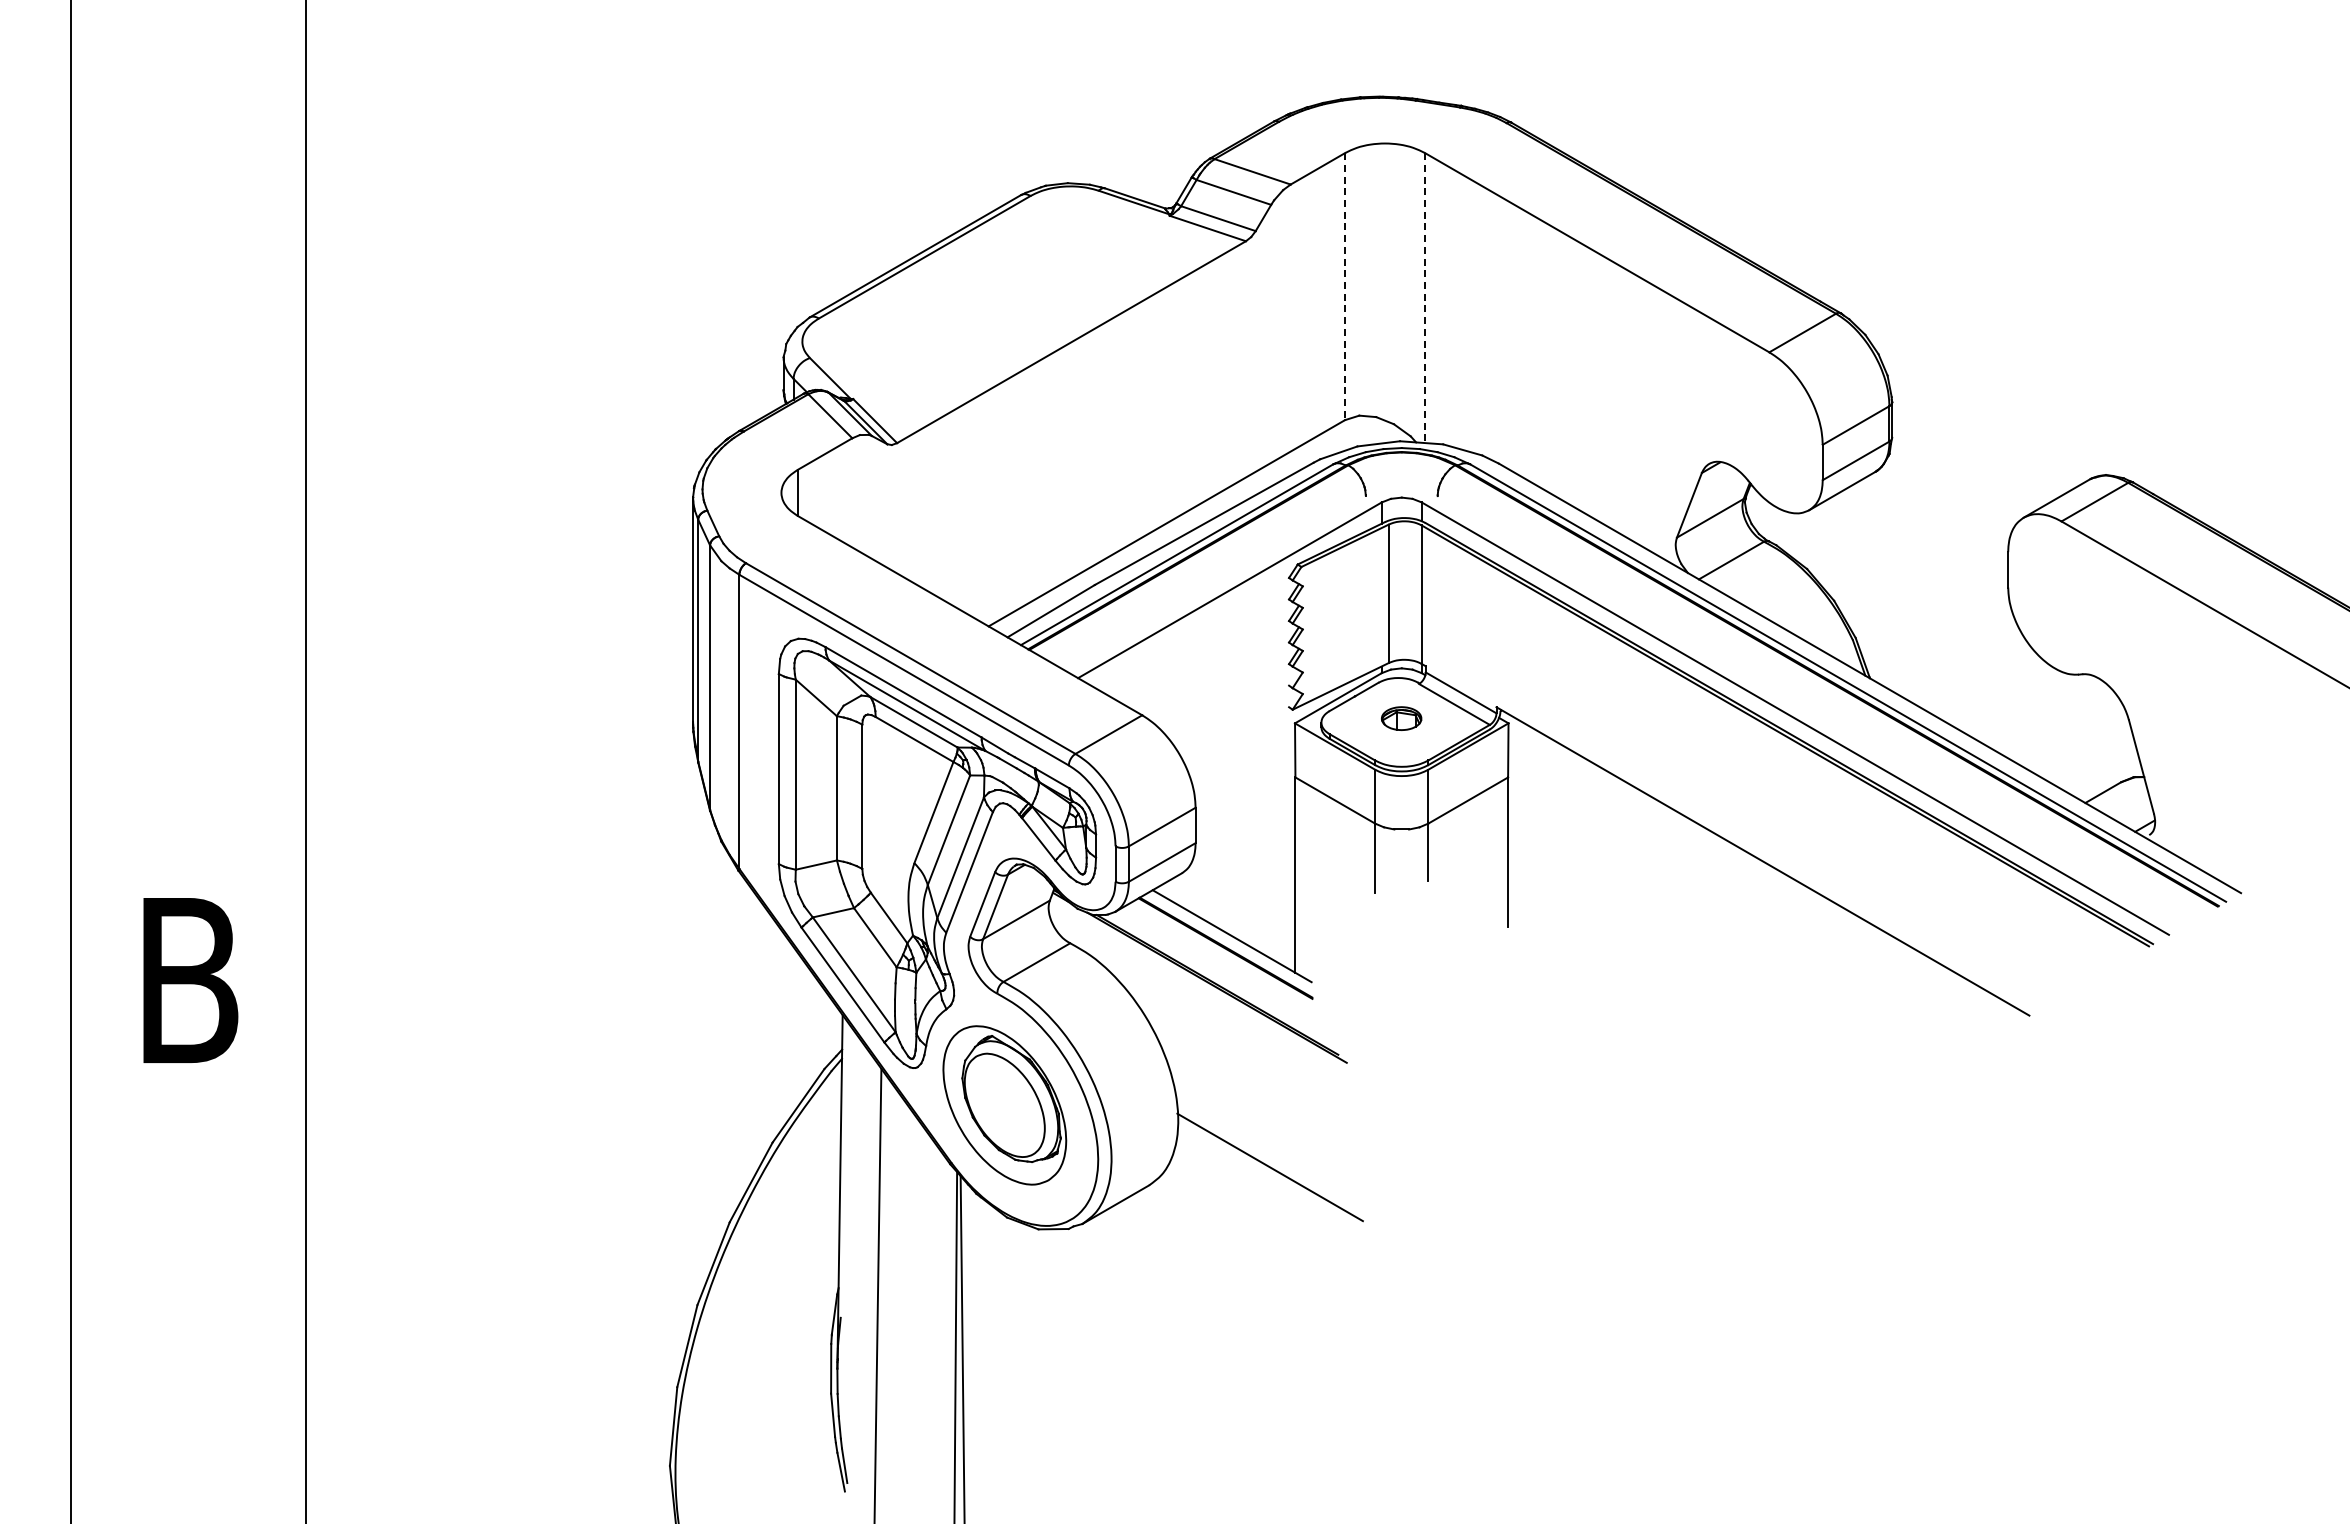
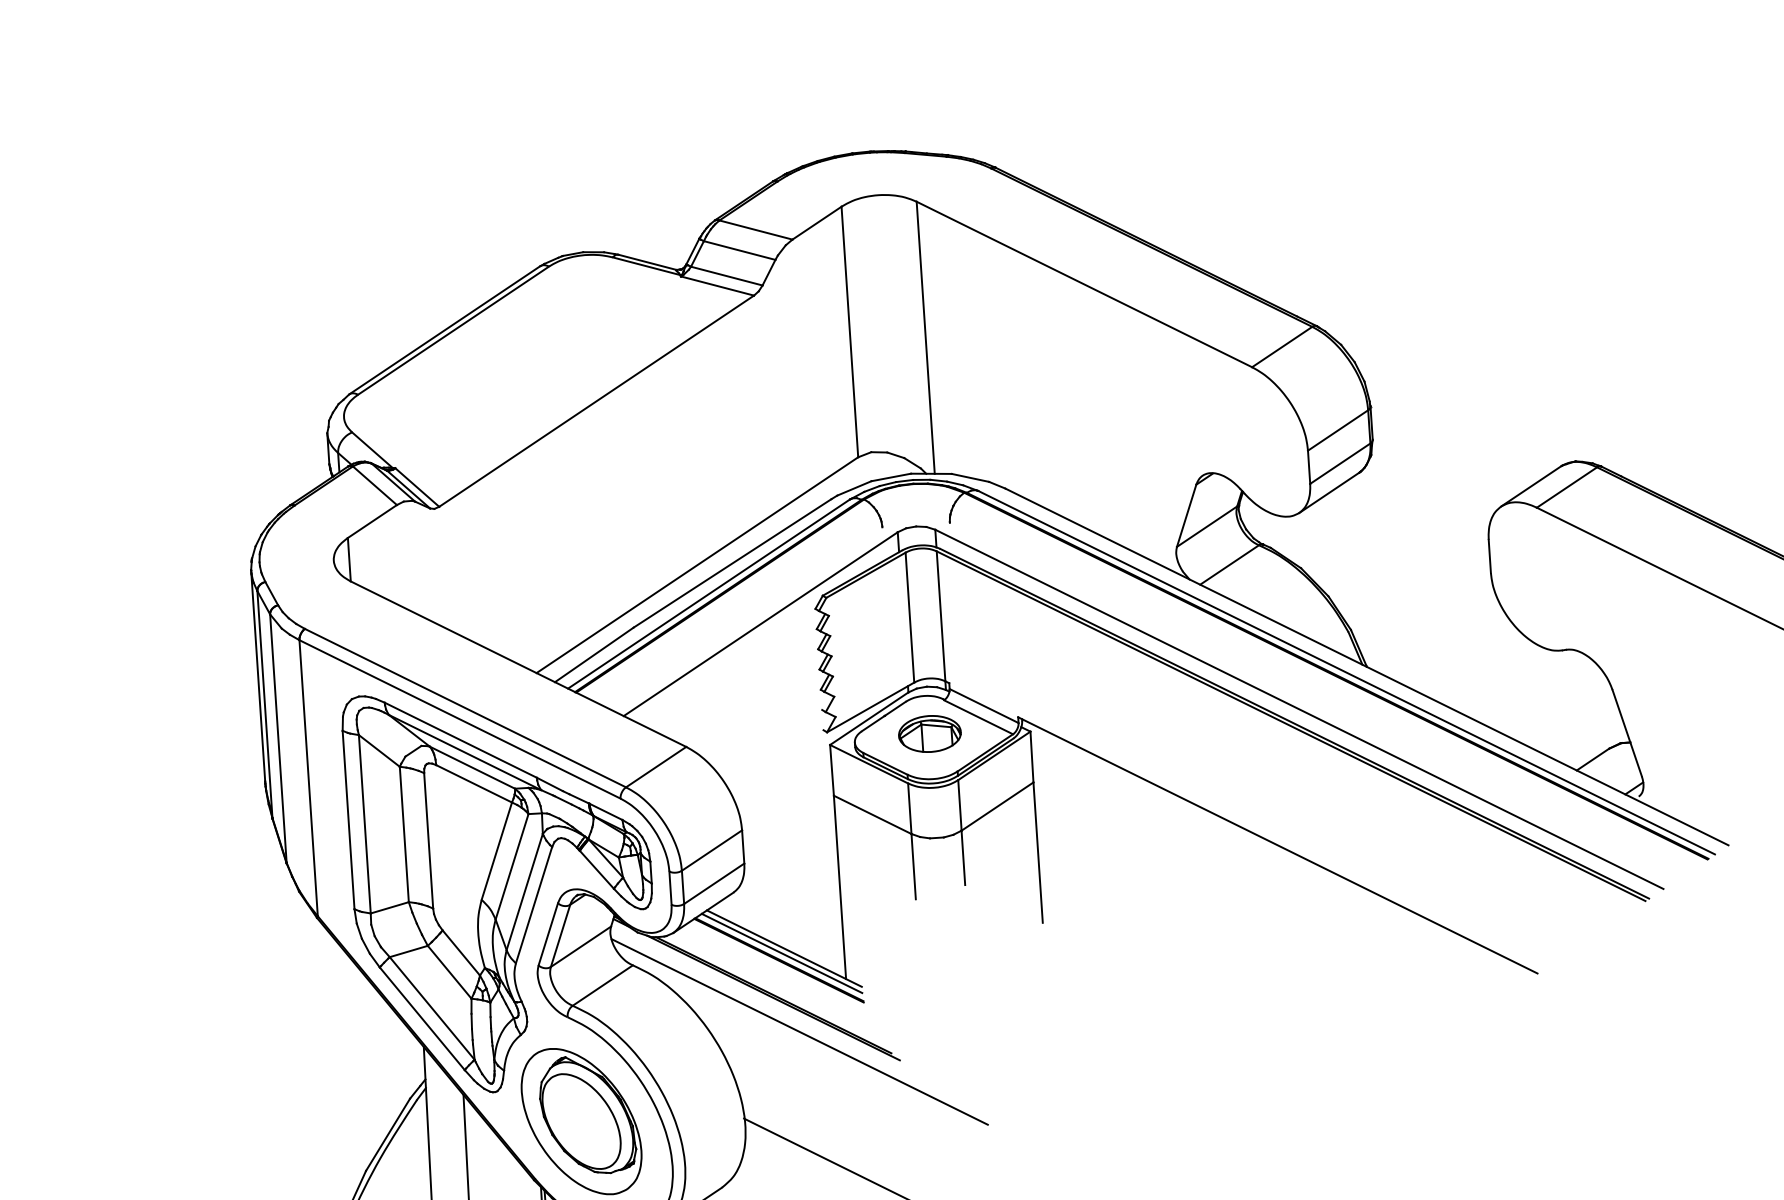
line: (1345, 286) -> (850, 331), dashed -> solid
line: (1425, 298) -> (926, 338), dashed -> solid
part: (1401, 718) -> (929, 733), size x1.67
line: (1228, 940) -> (781, 952), added
line: (1242, 1025) -> (799, 1031), added

